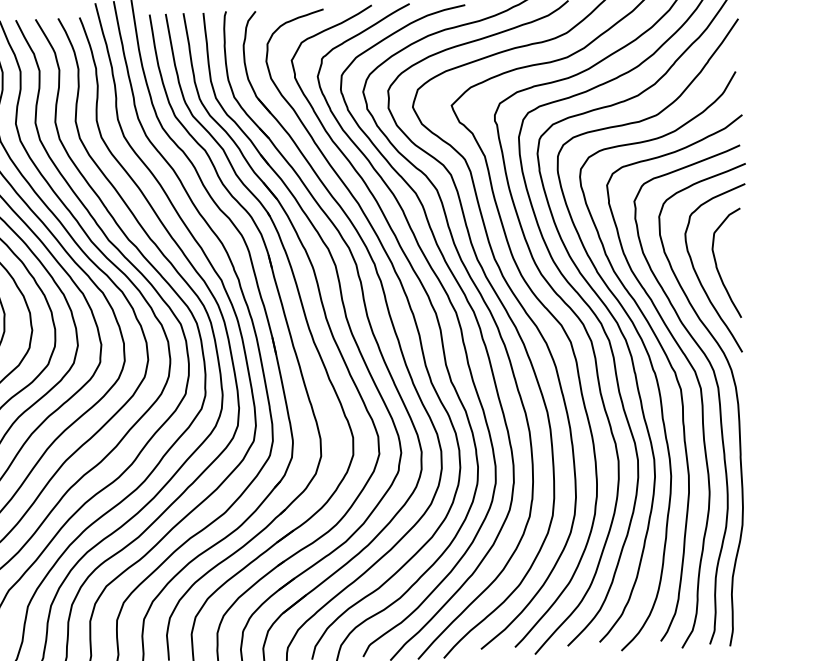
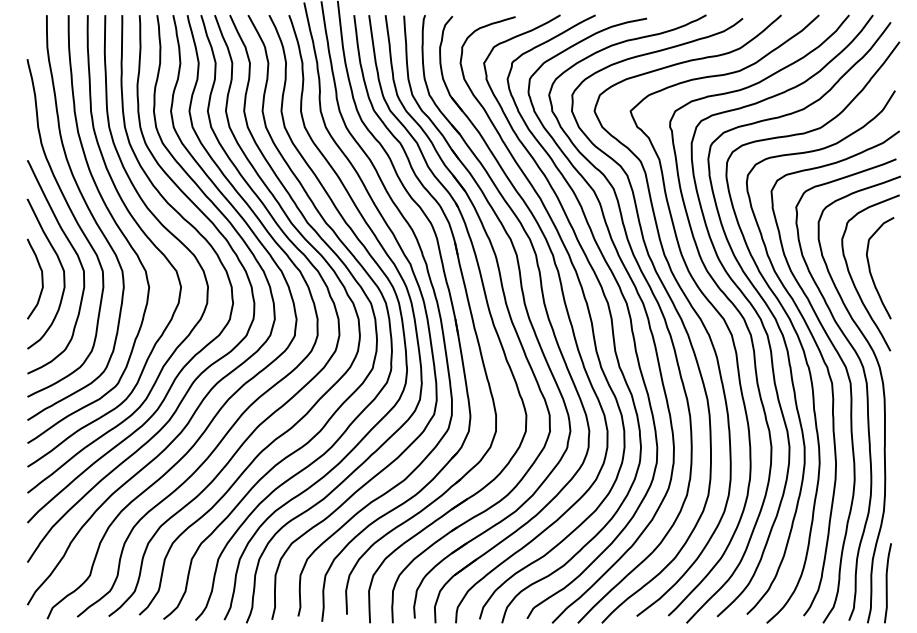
curve: (749, 602) -> (887, 583), added

